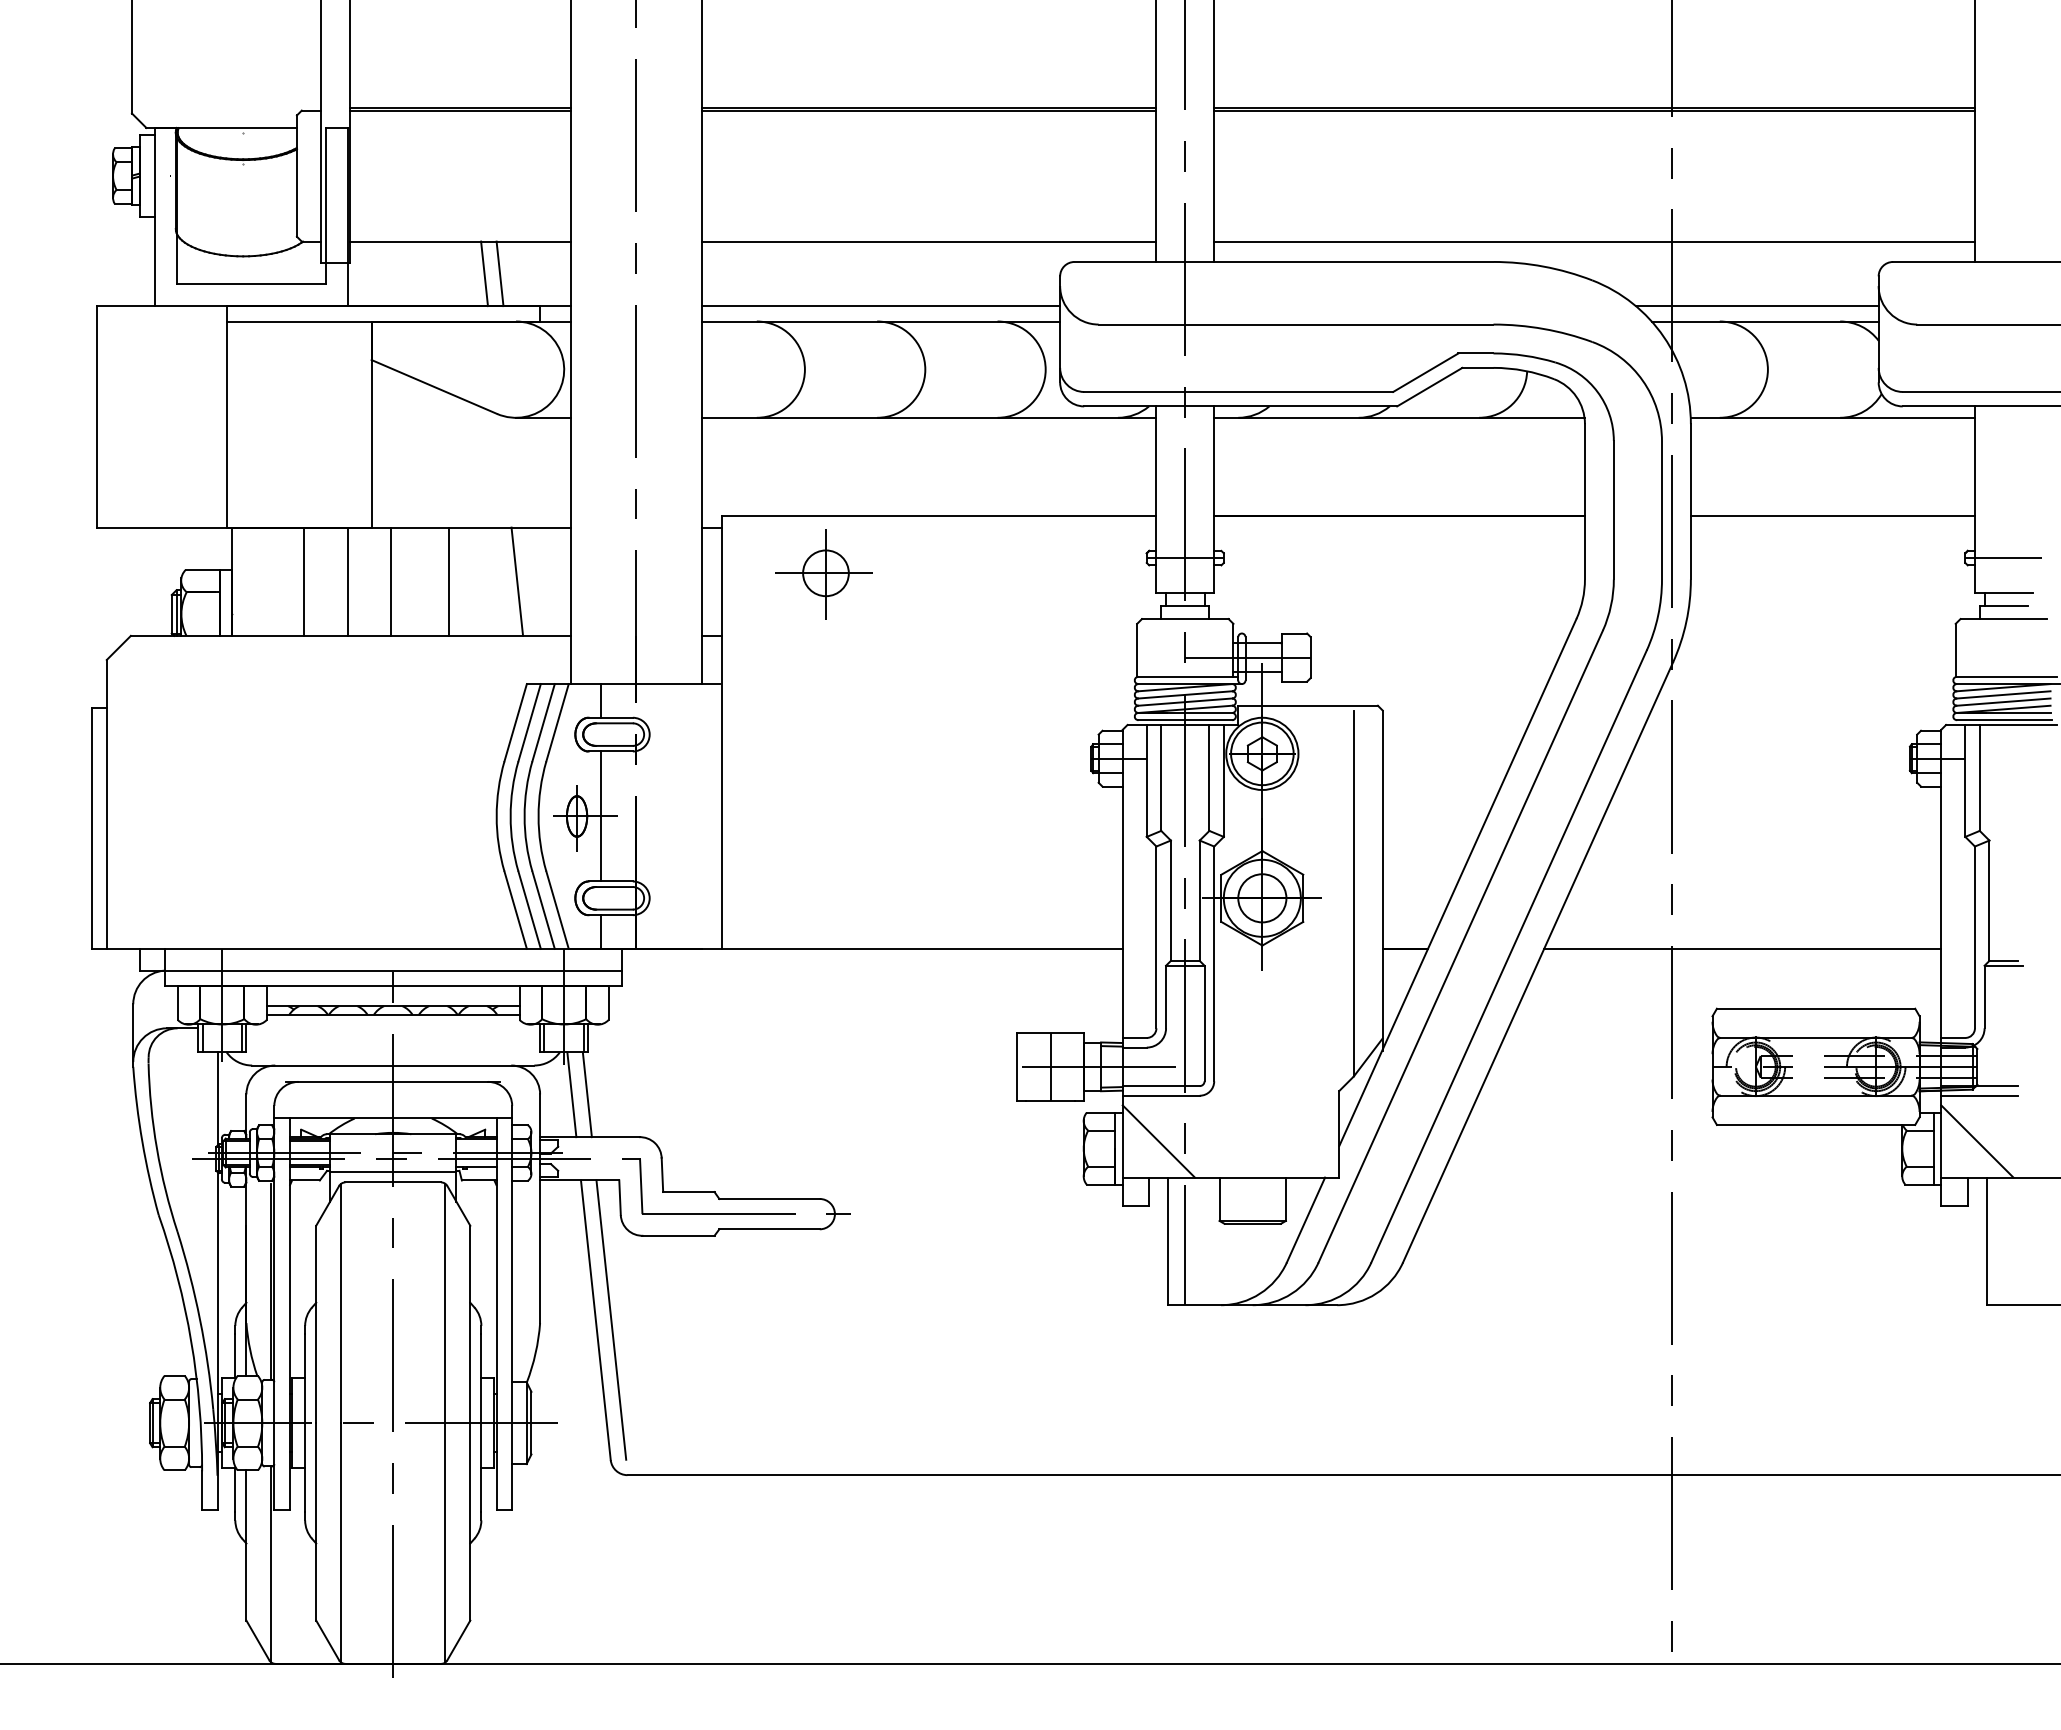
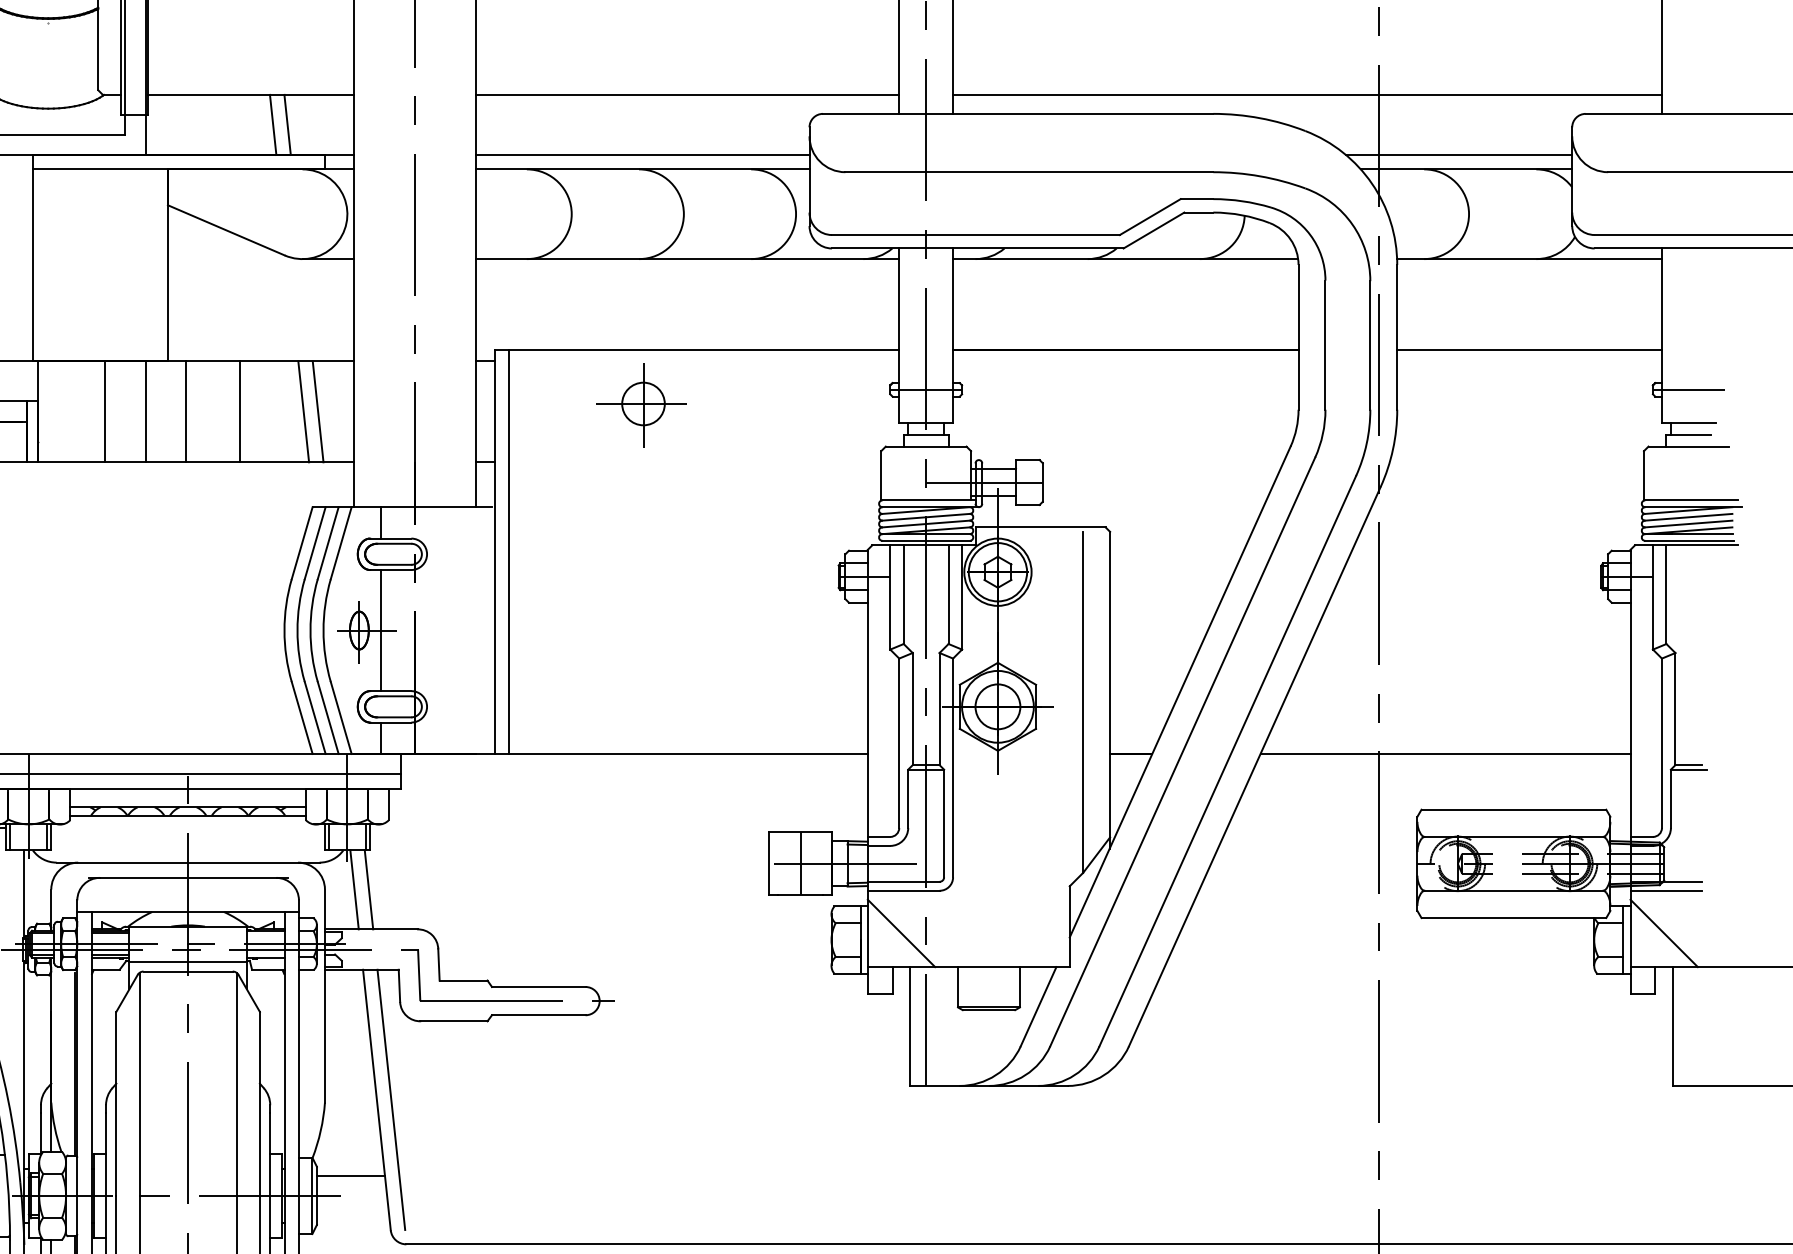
part: (823, 574) -> (641, 405), moved
line: (532, 581) -> (317, 411), added
line: (737, 731) -> (508, 551), added
line: (567, 1401) -> (350, 1175), added

